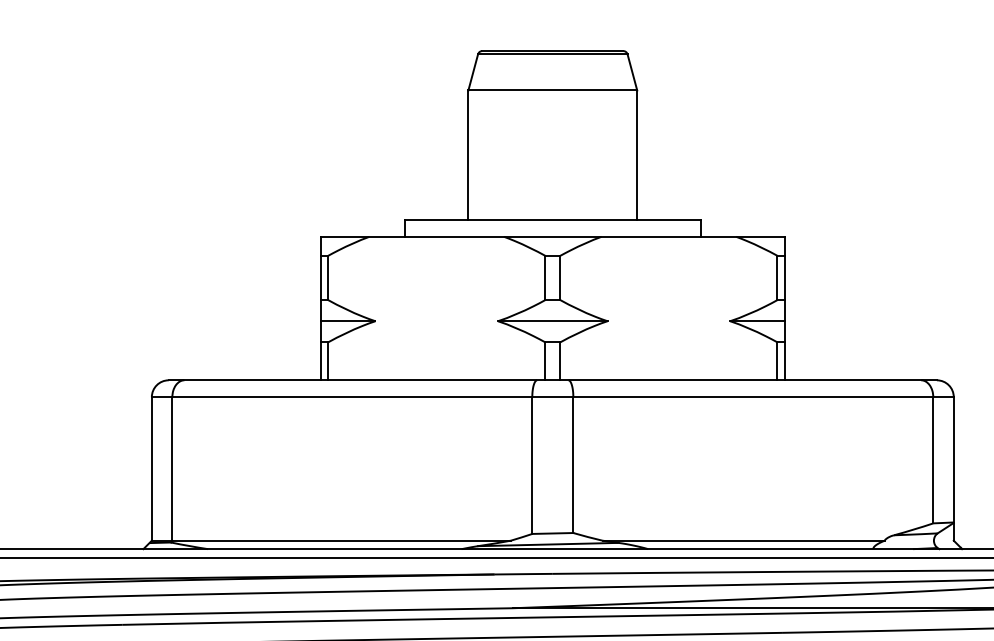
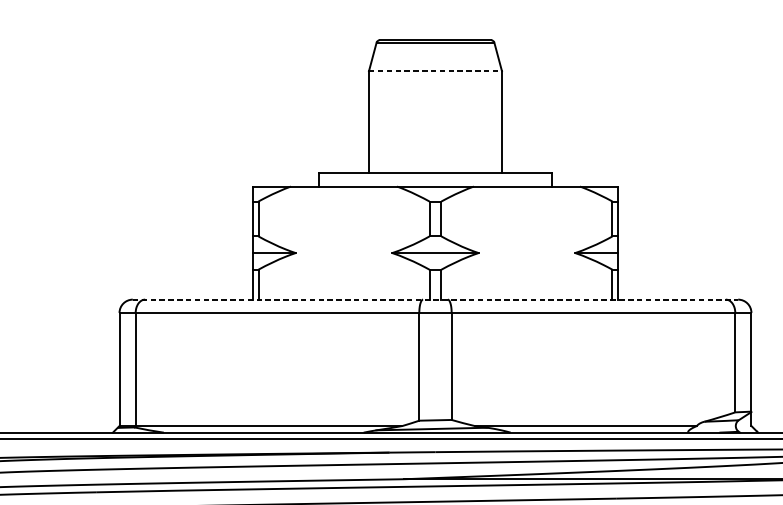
line: (553, 90) -> (436, 71), solid -> dashed
line: (553, 380) -> (436, 299), solid -> dashed

